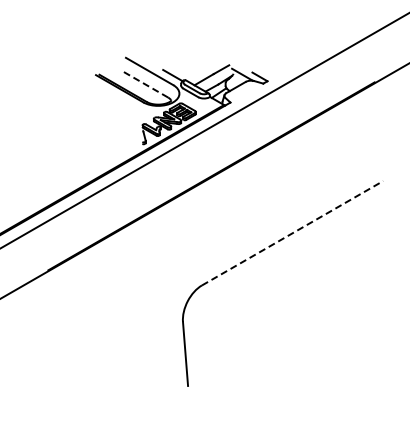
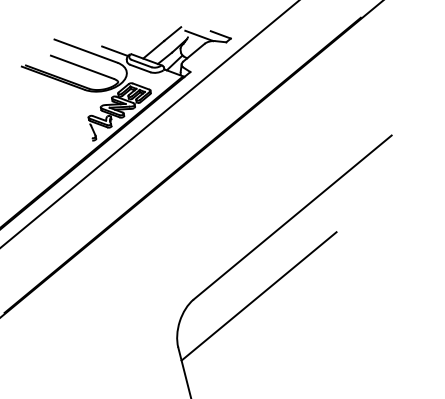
line: (144, 83) -> (82, 66), dashed -> solid
line: (292, 233) -> (292, 217), dashed -> solid
line: (254, 291) -> (258, 295), added

